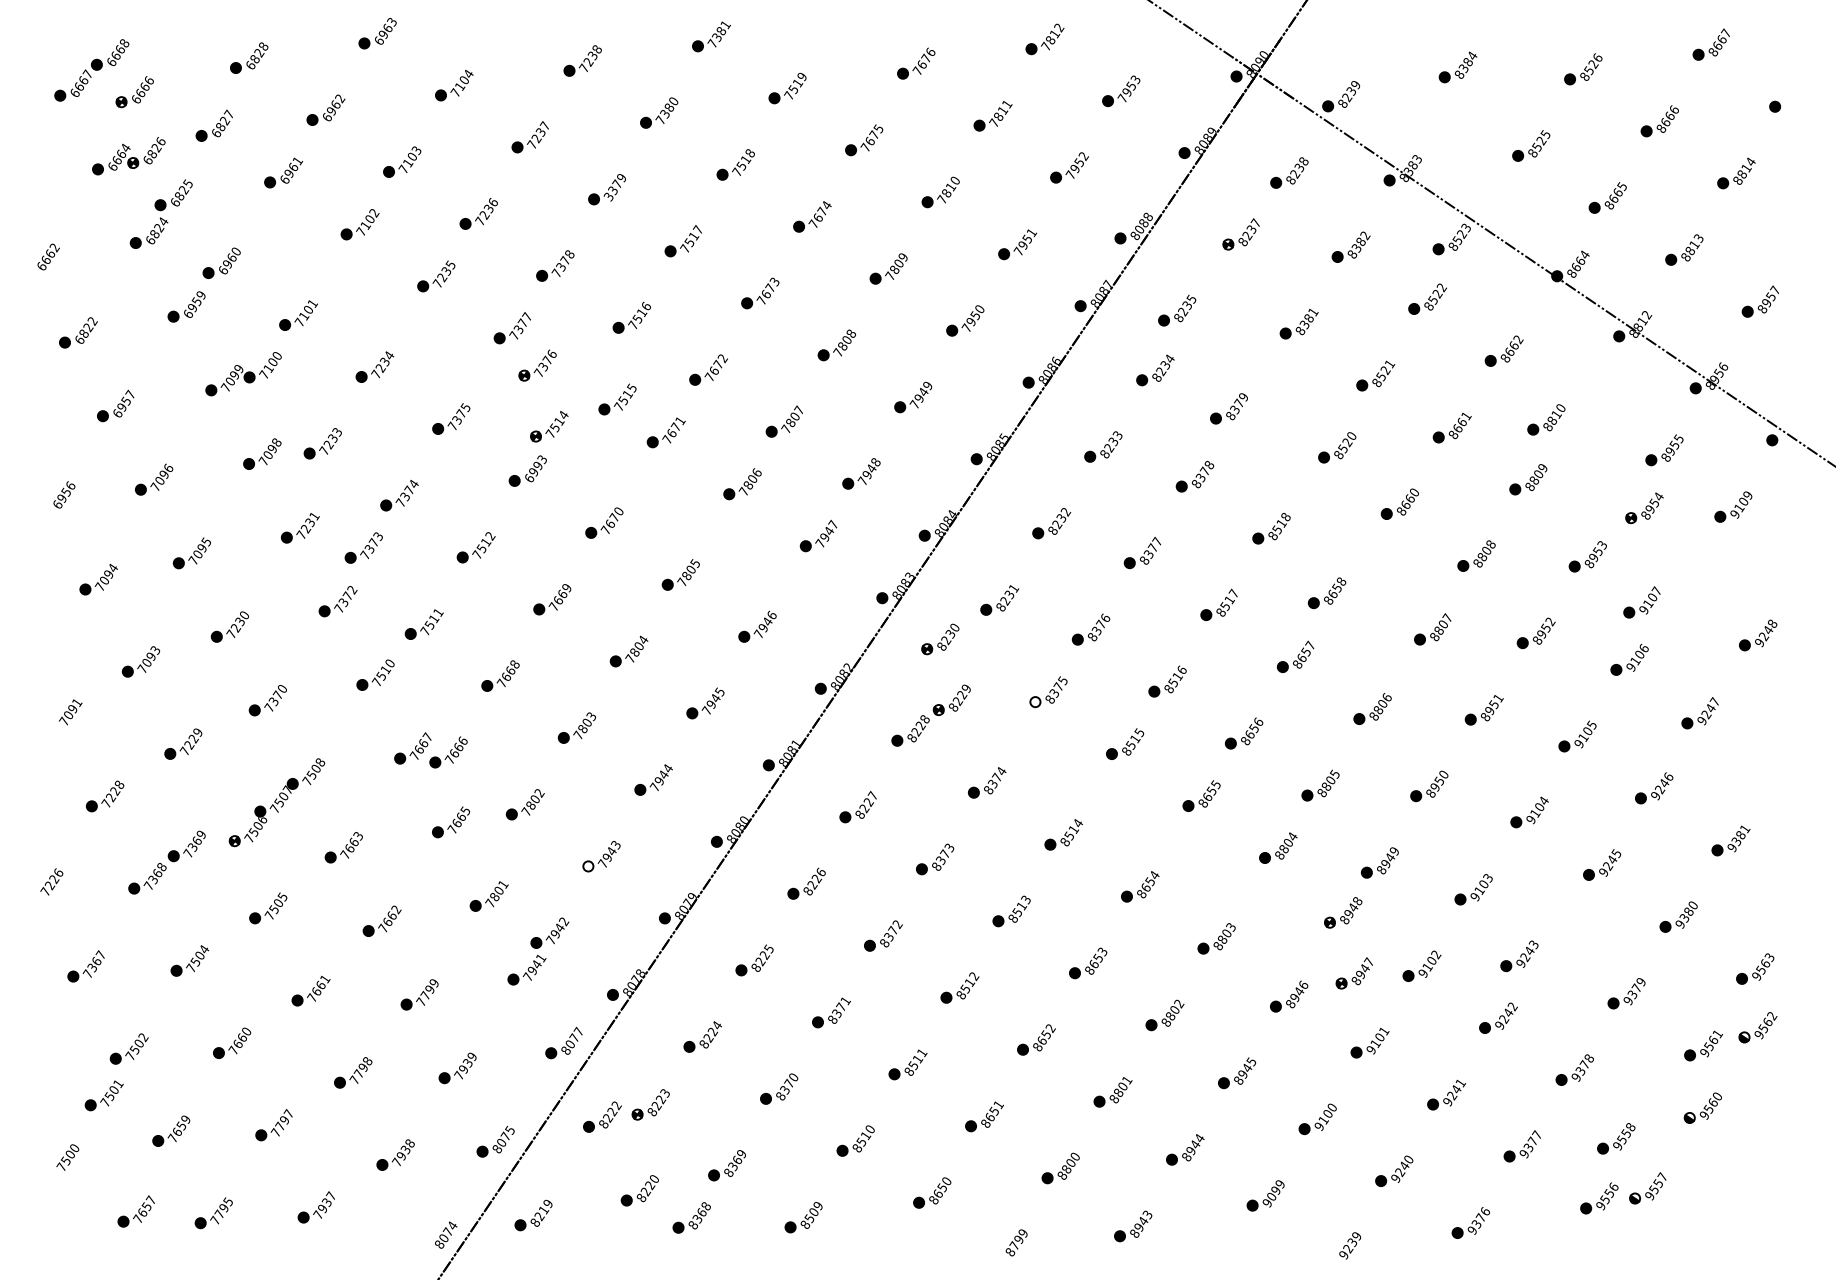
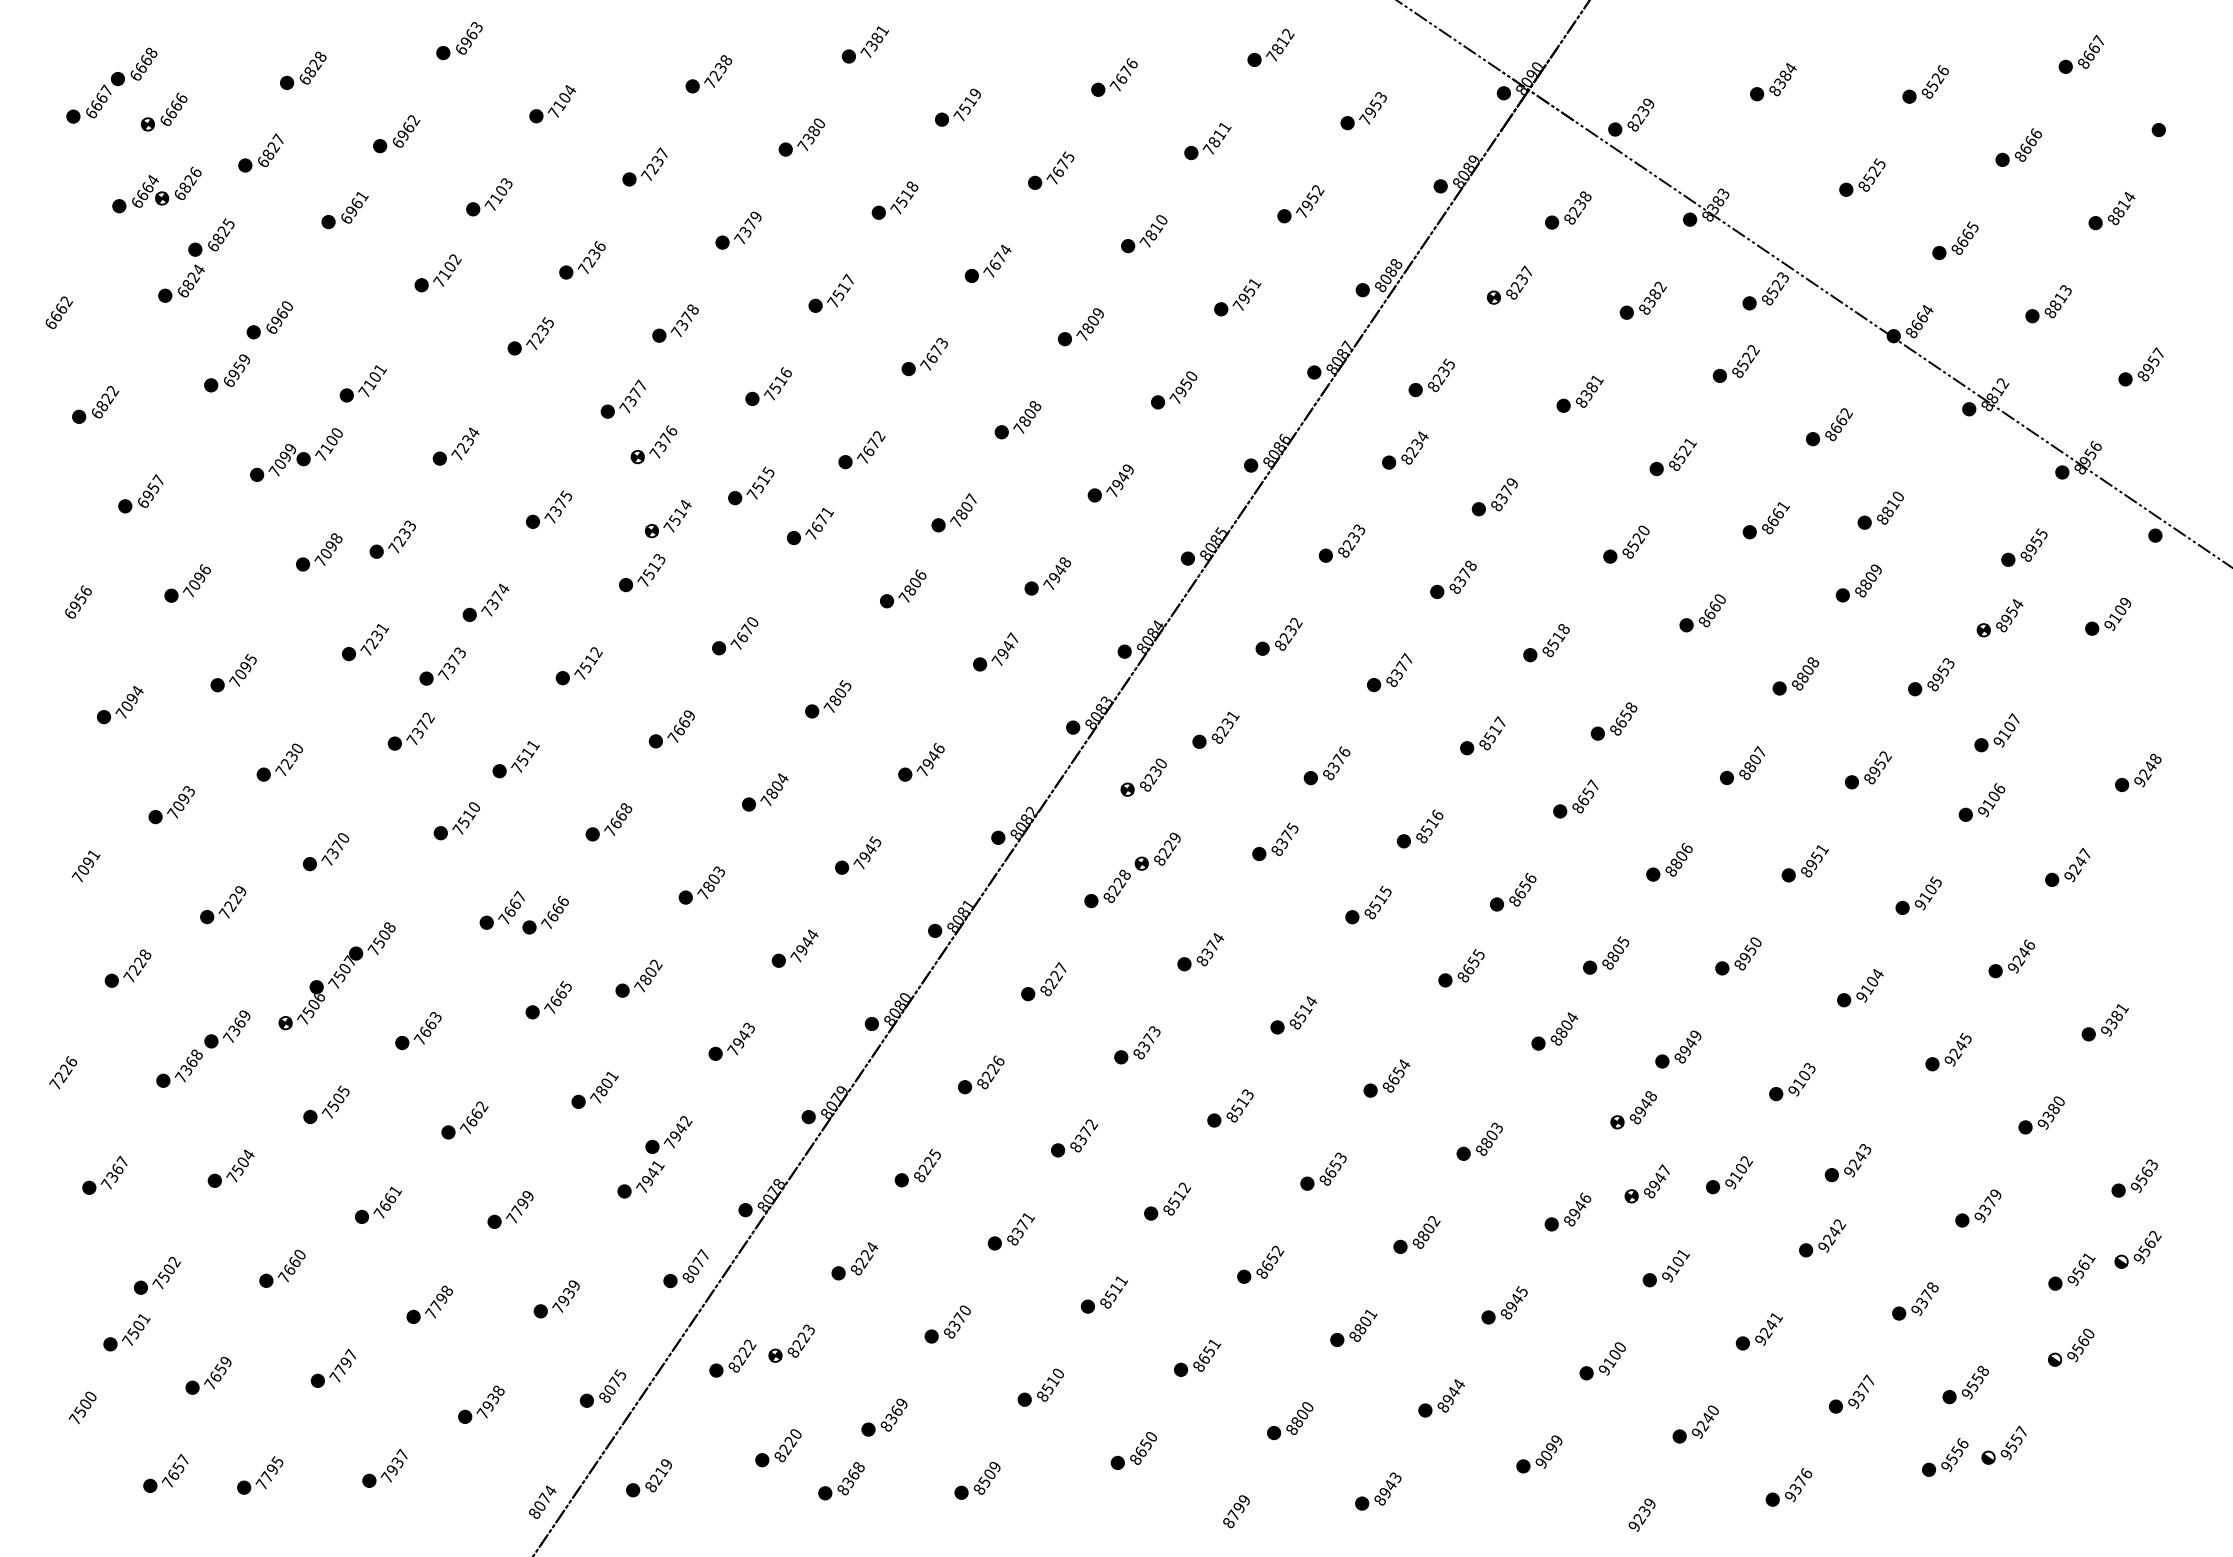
text: (608, 196) -> (740, 239), 3379 -> 7379
text: (533, 471) -> (648, 573), 6993 -> 7513
fill: (1035, 701) -> (1259, 853), added
fill: (588, 866) -> (715, 1053), added

